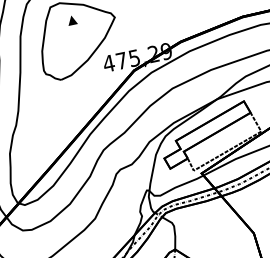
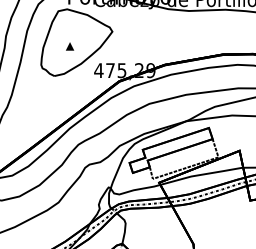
part: (72, 20) -> (70, 46), moved

